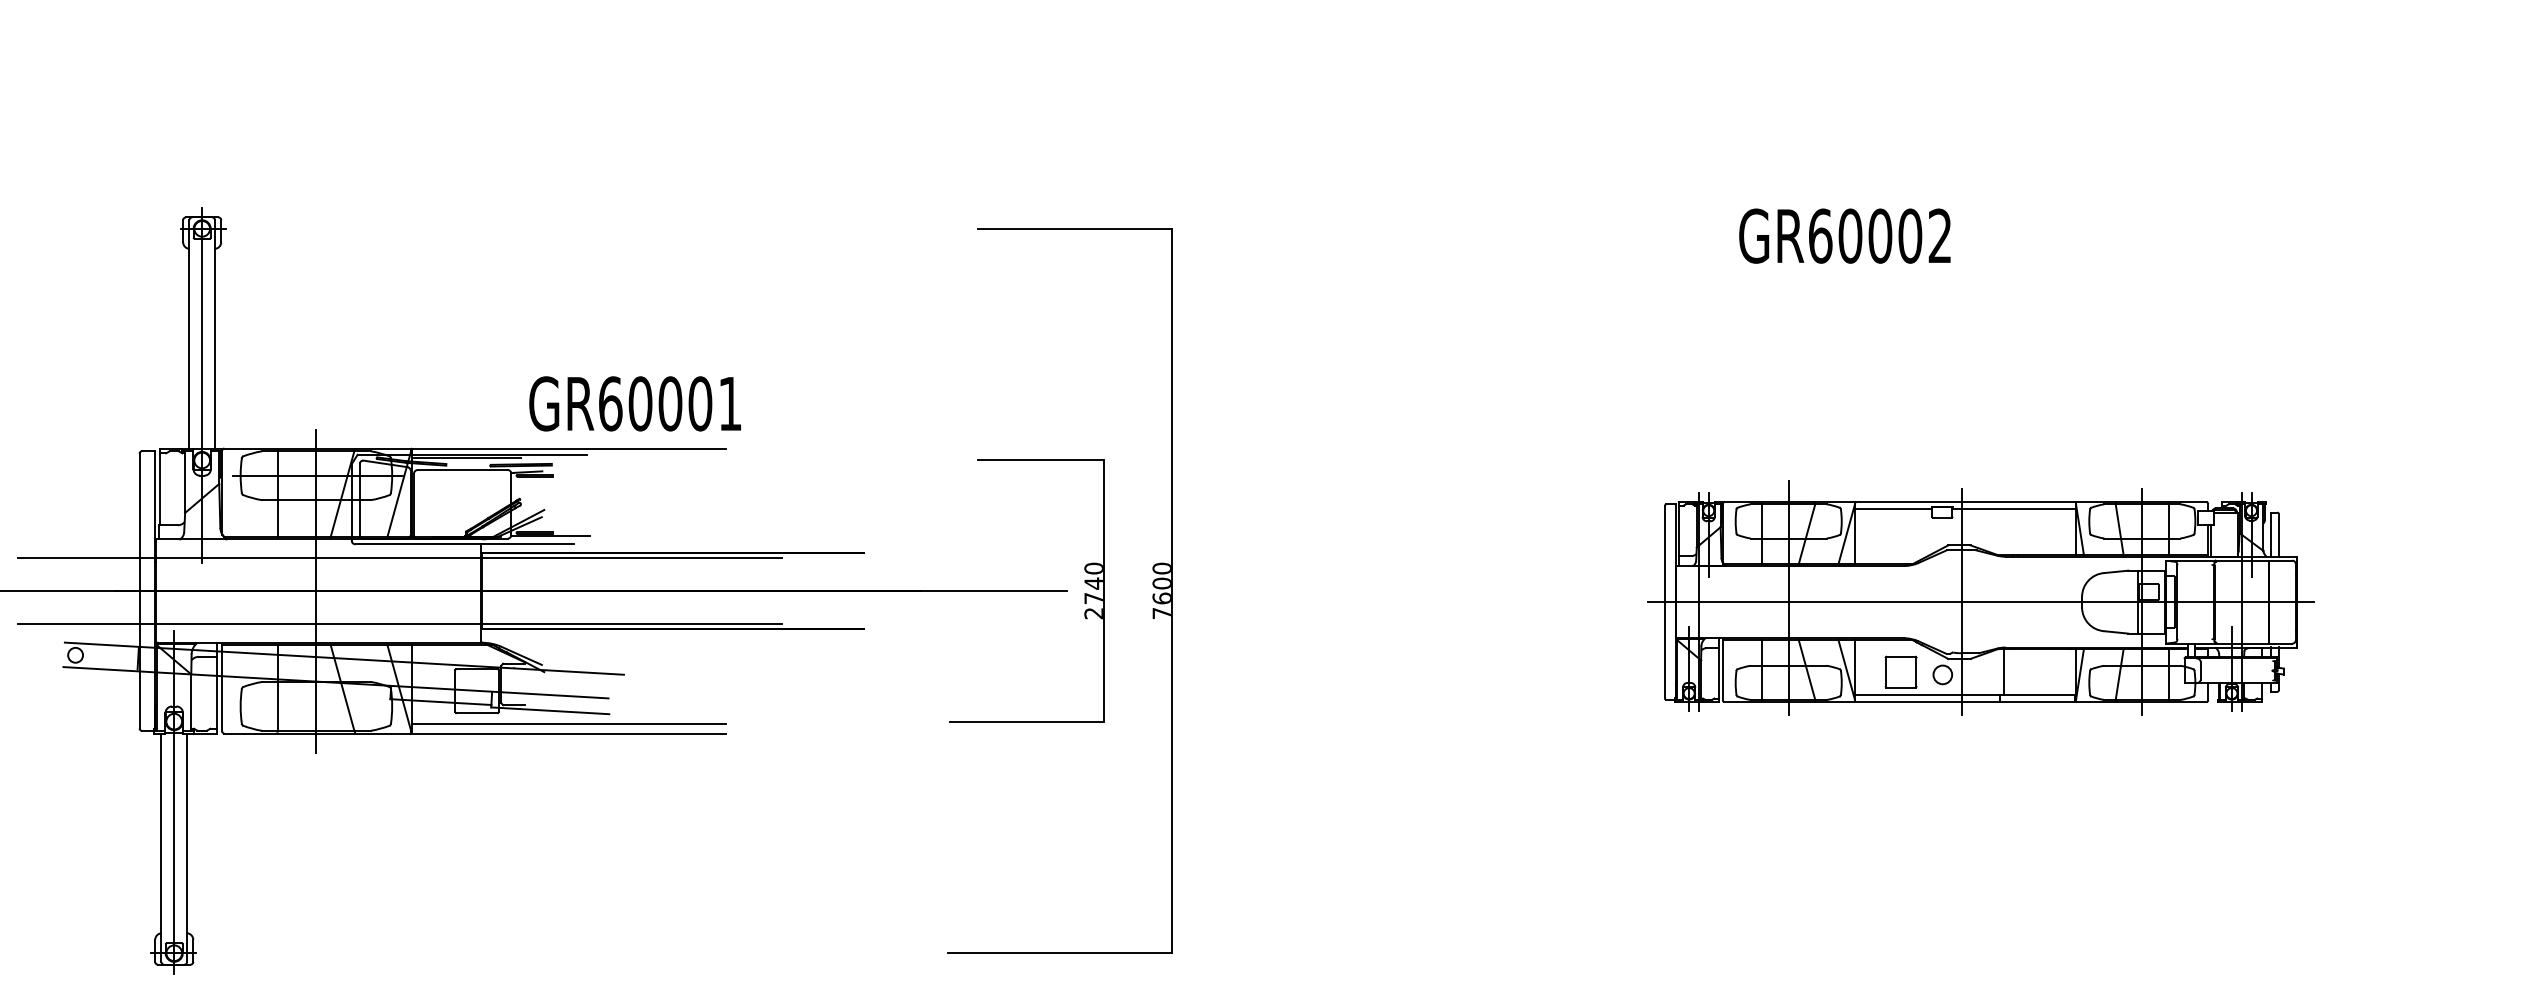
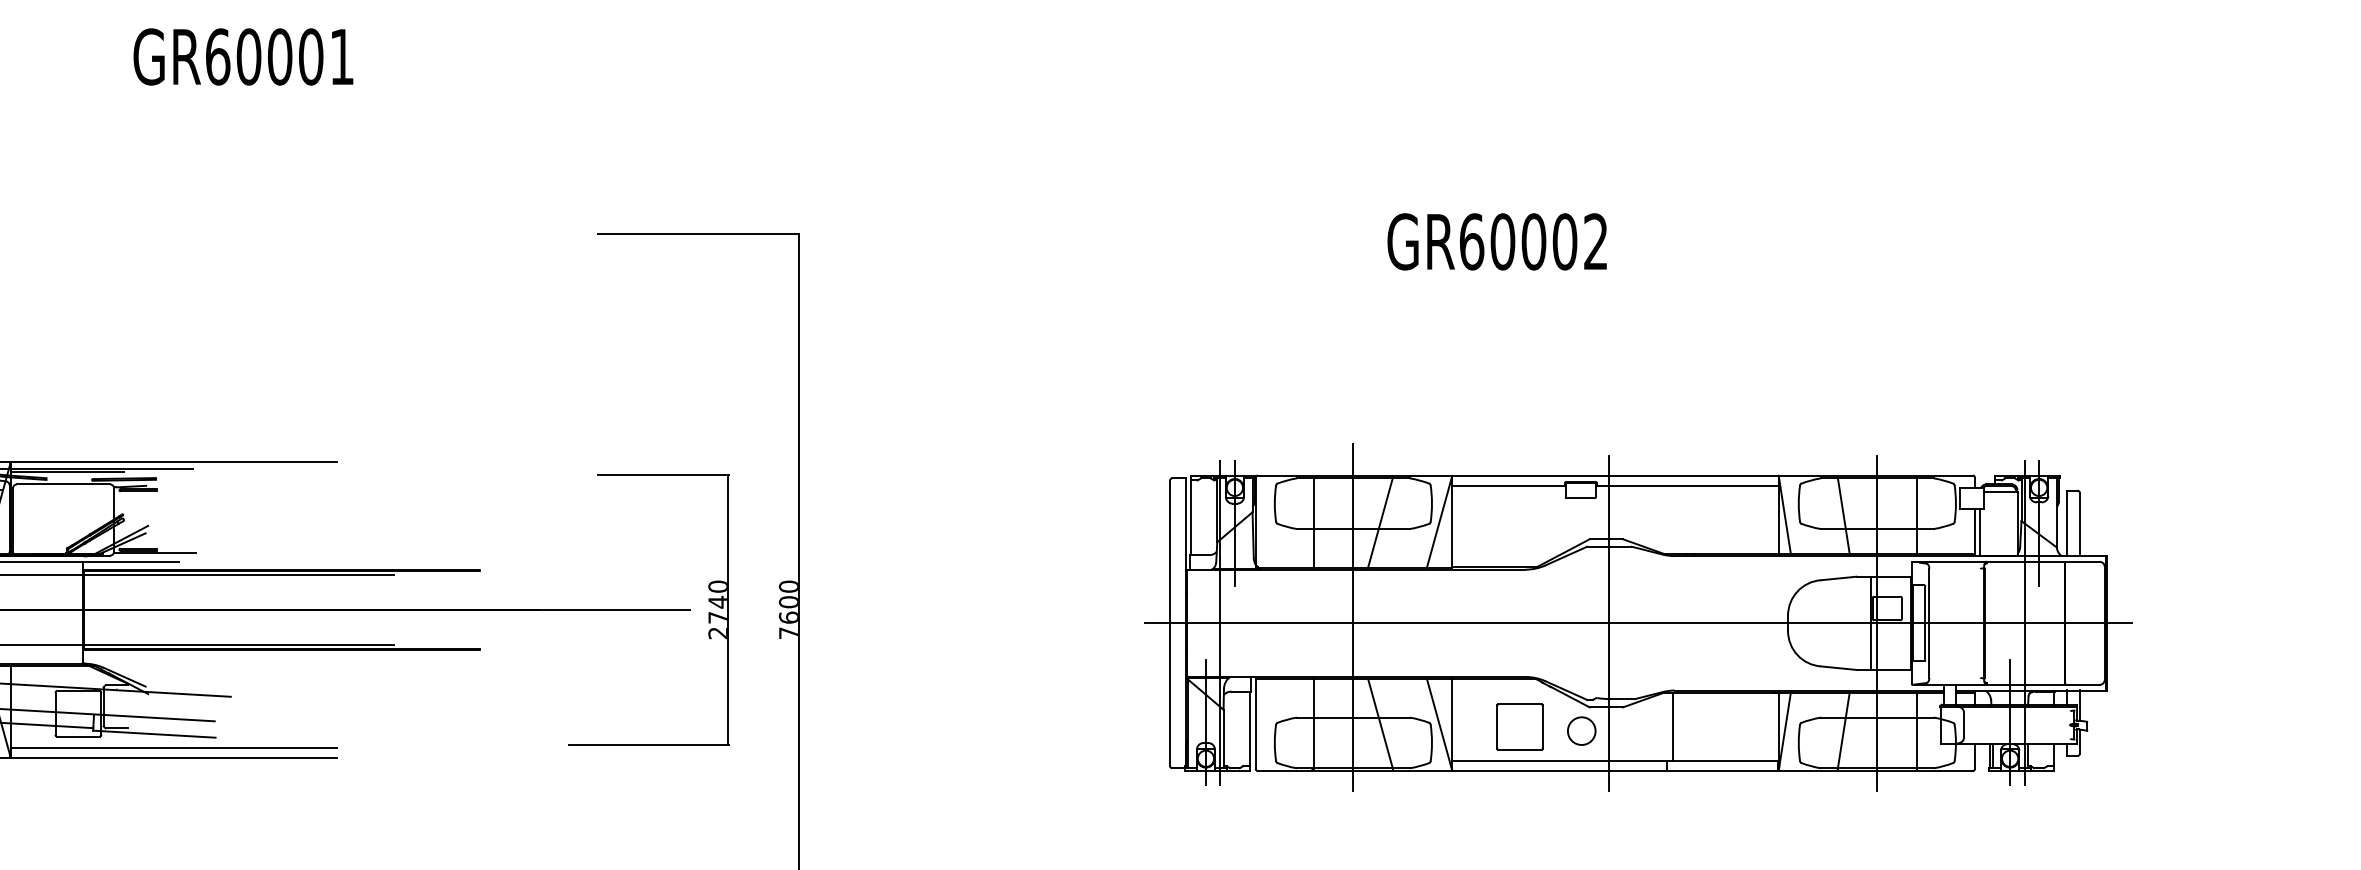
text: (634, 403) -> (242, 56), moved
part: (1980, 597) -> (1637, 616), size x1.43

